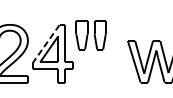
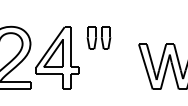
part: (90, 34) -> (98, 37), size x0.71
line: (46, 43) -> (50, 47), dashed -> solid

